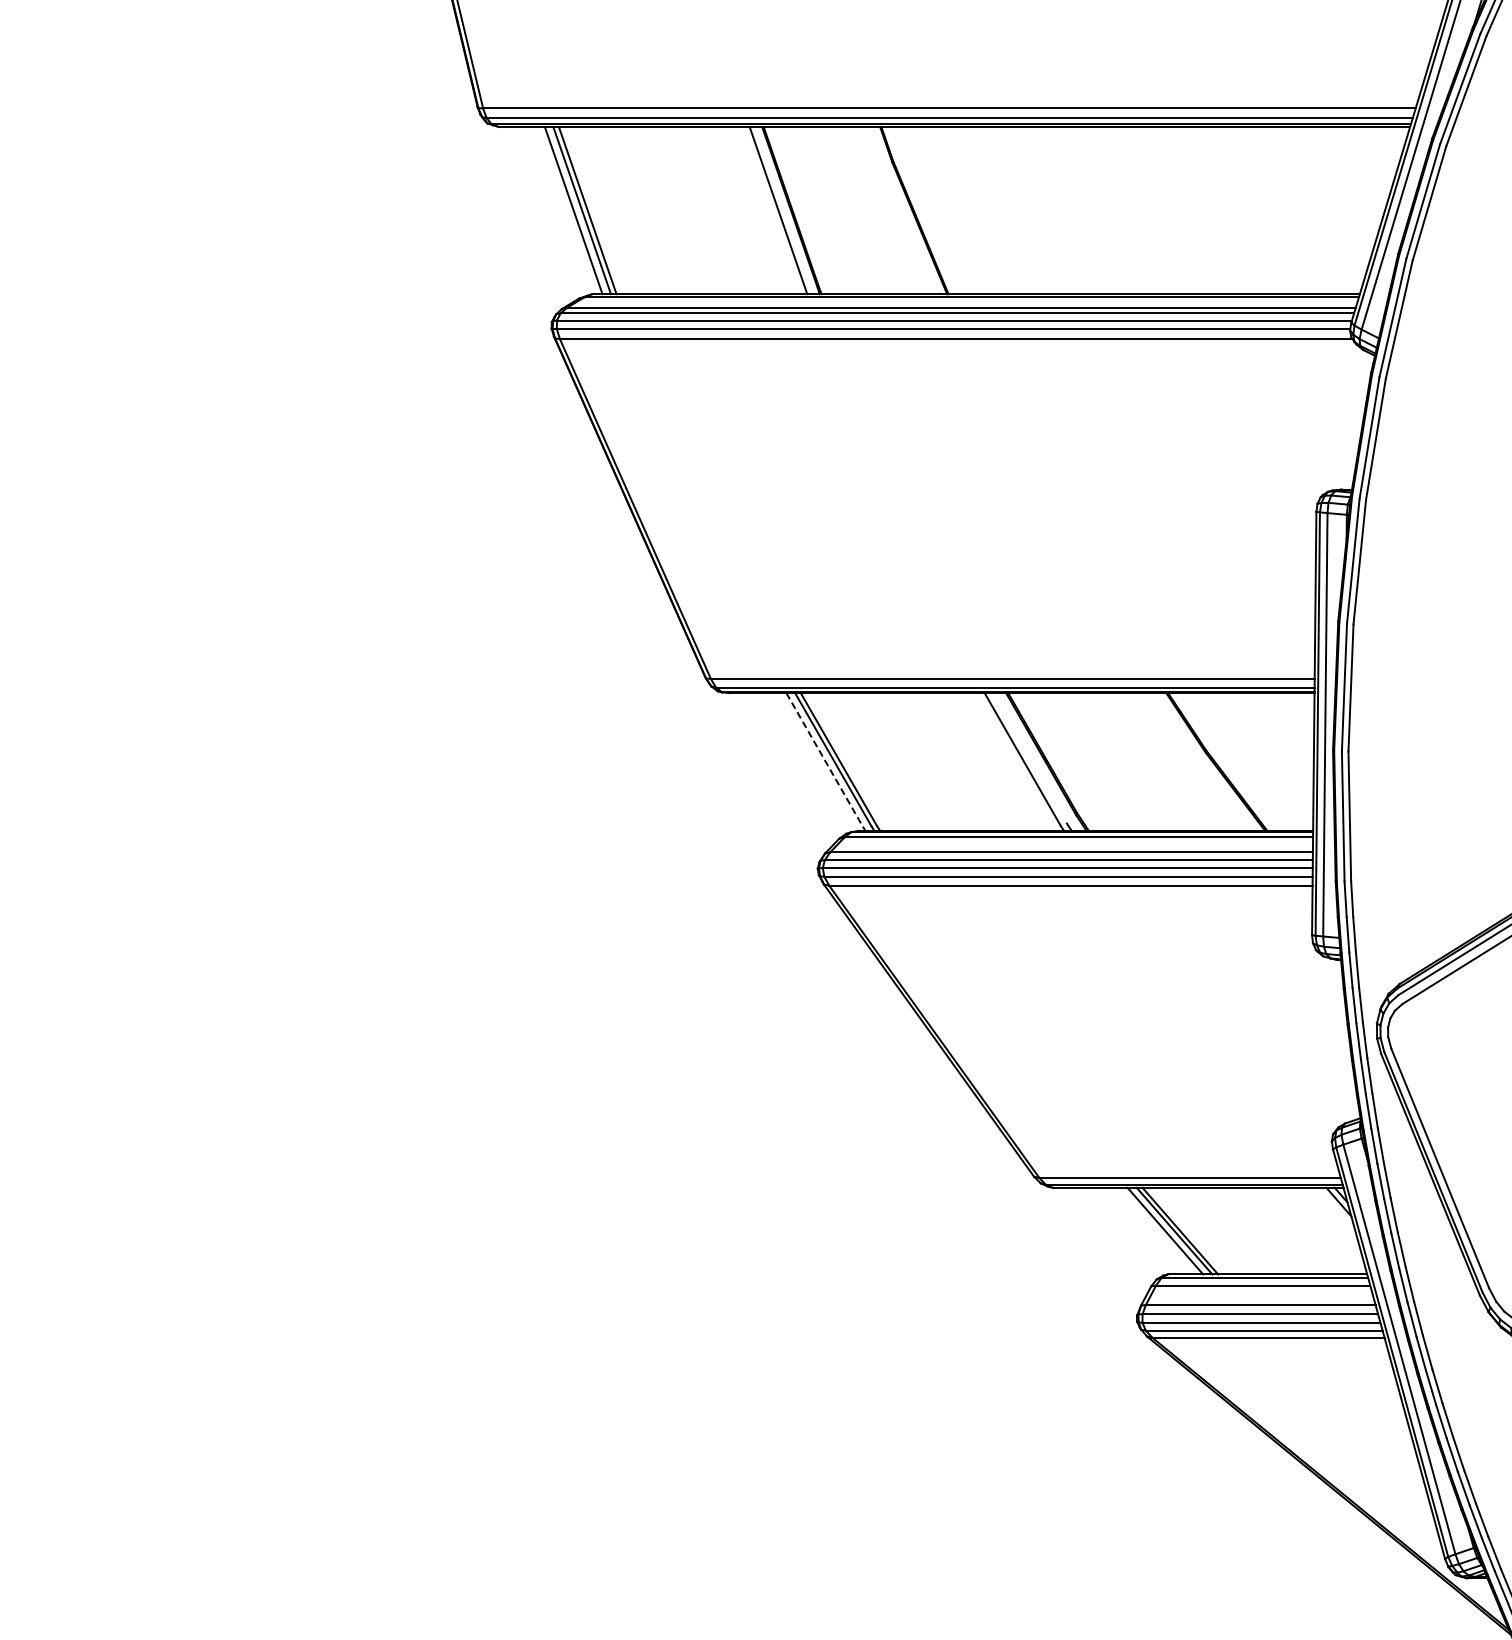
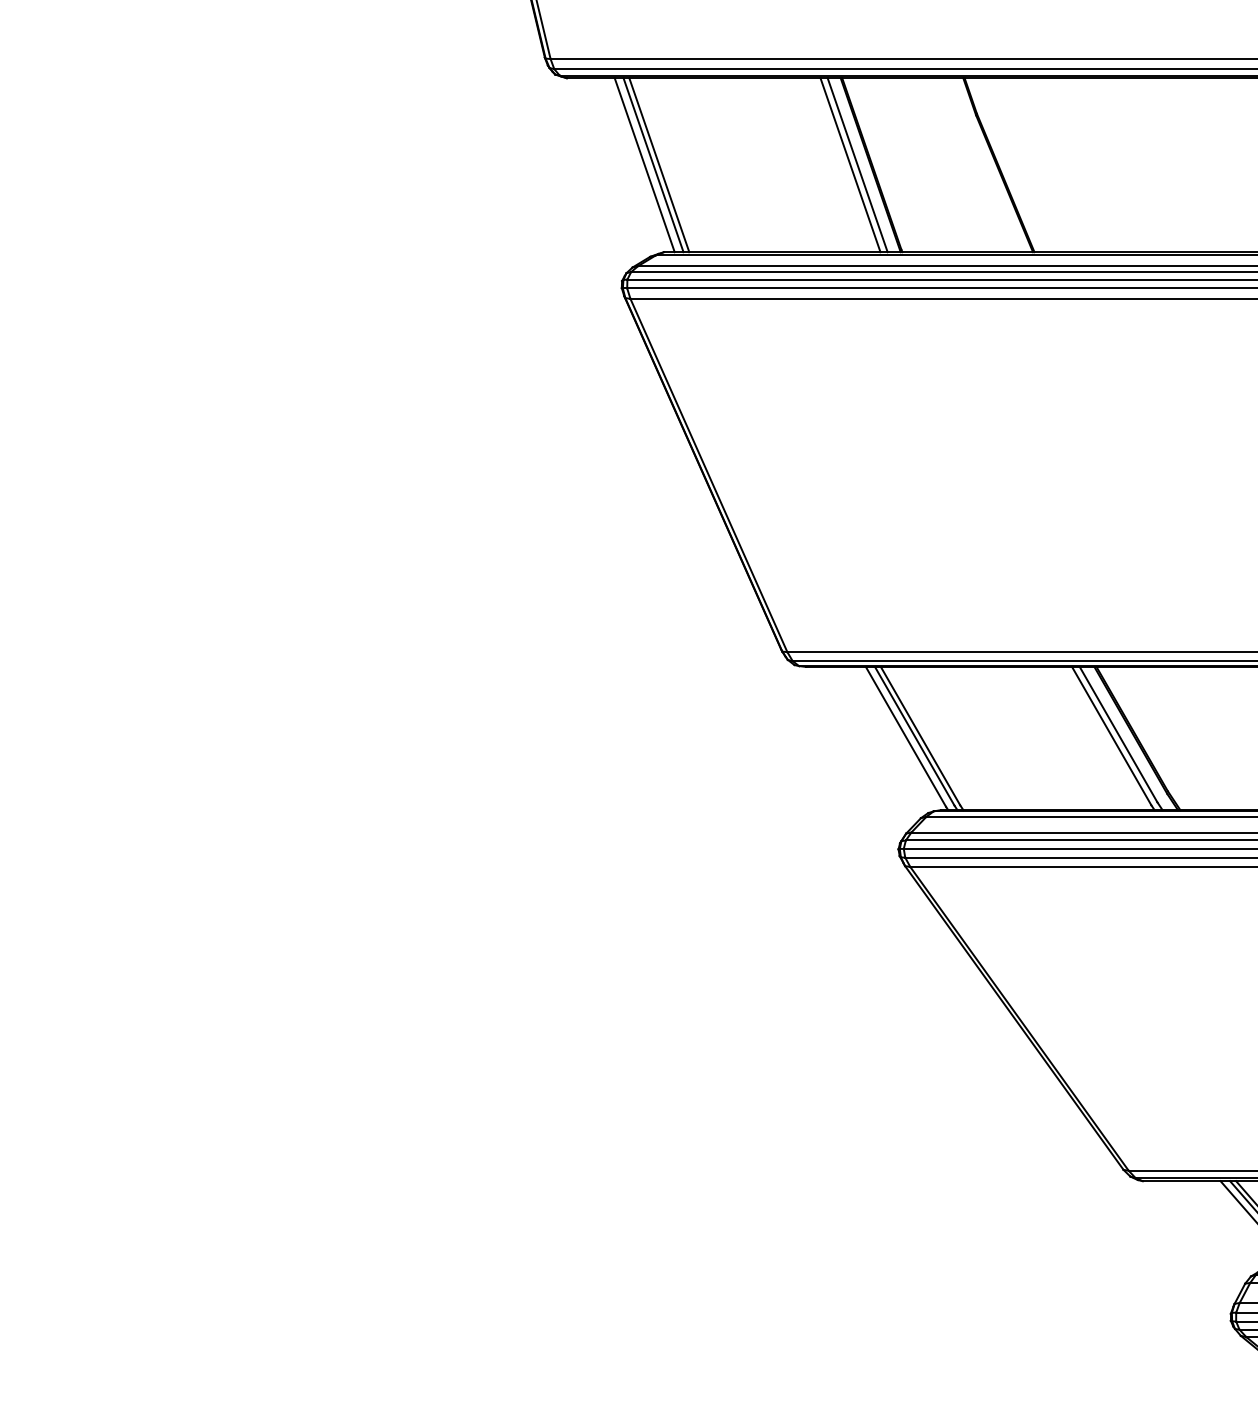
line: (771, 210) -> (850, 165), added
line: (1029, 758) -> (1118, 734), added
line: (824, 760) -> (905, 736), dashed -> solid

